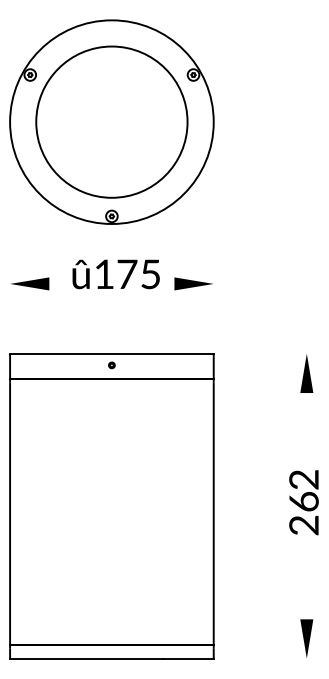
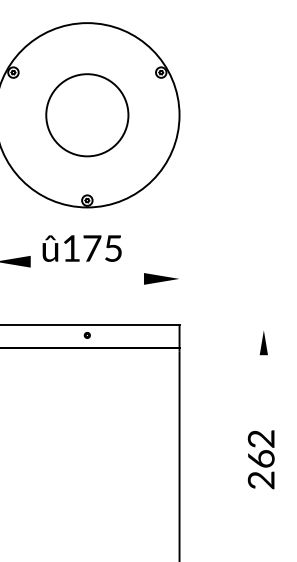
circle: (111, 121) -> (86, 114), size x0.6
text: (115, 274) -> (81, 248), moved
part: (193, 283) -> (161, 278), moved
part: (306, 373) -> (263, 342), size x0.7

